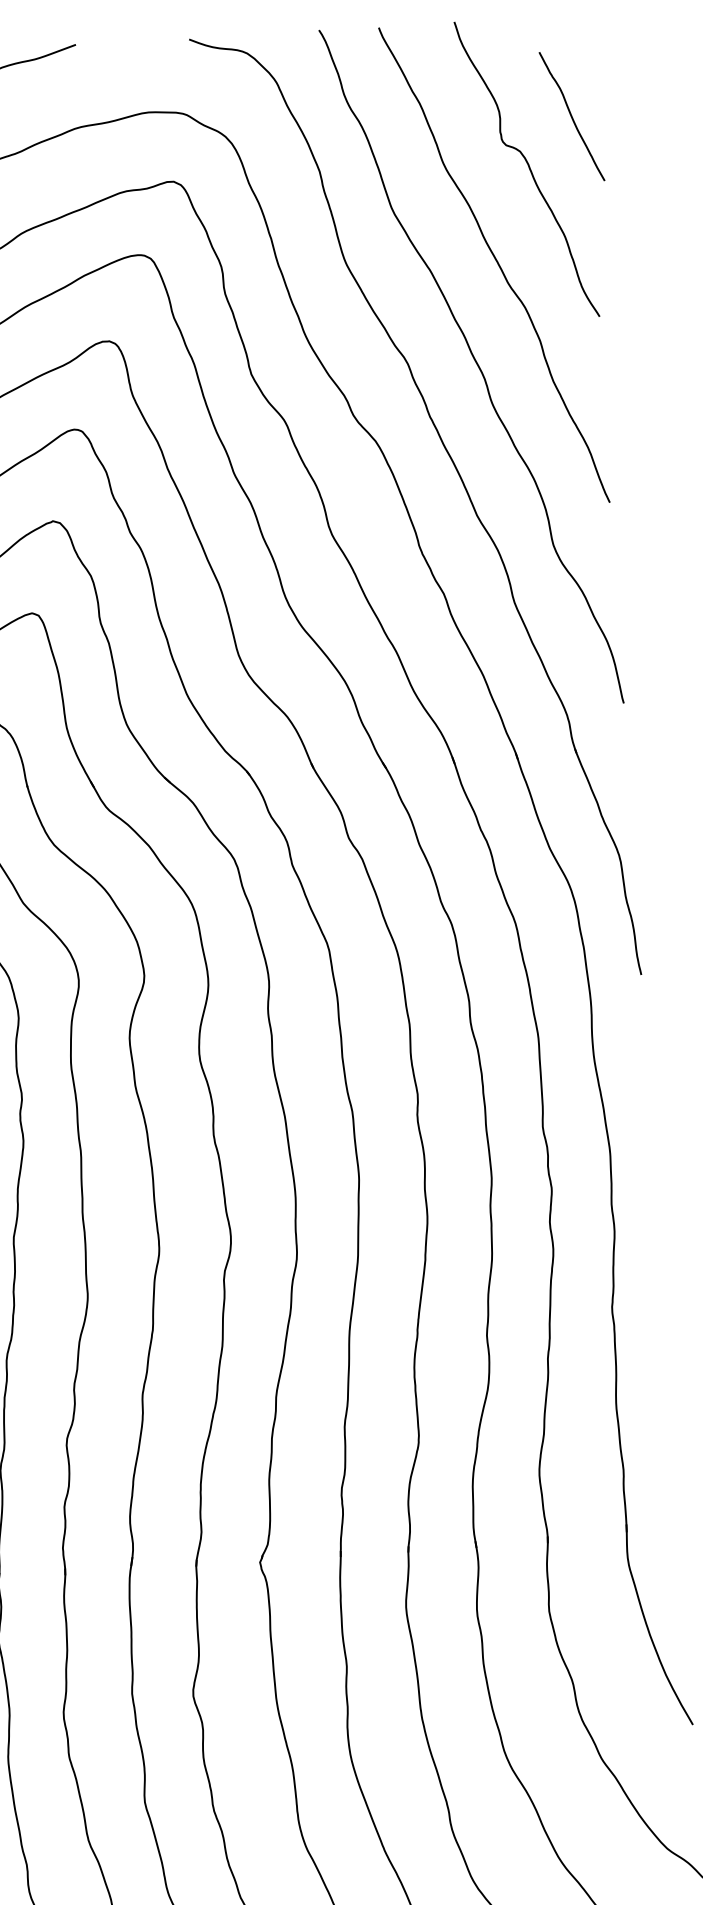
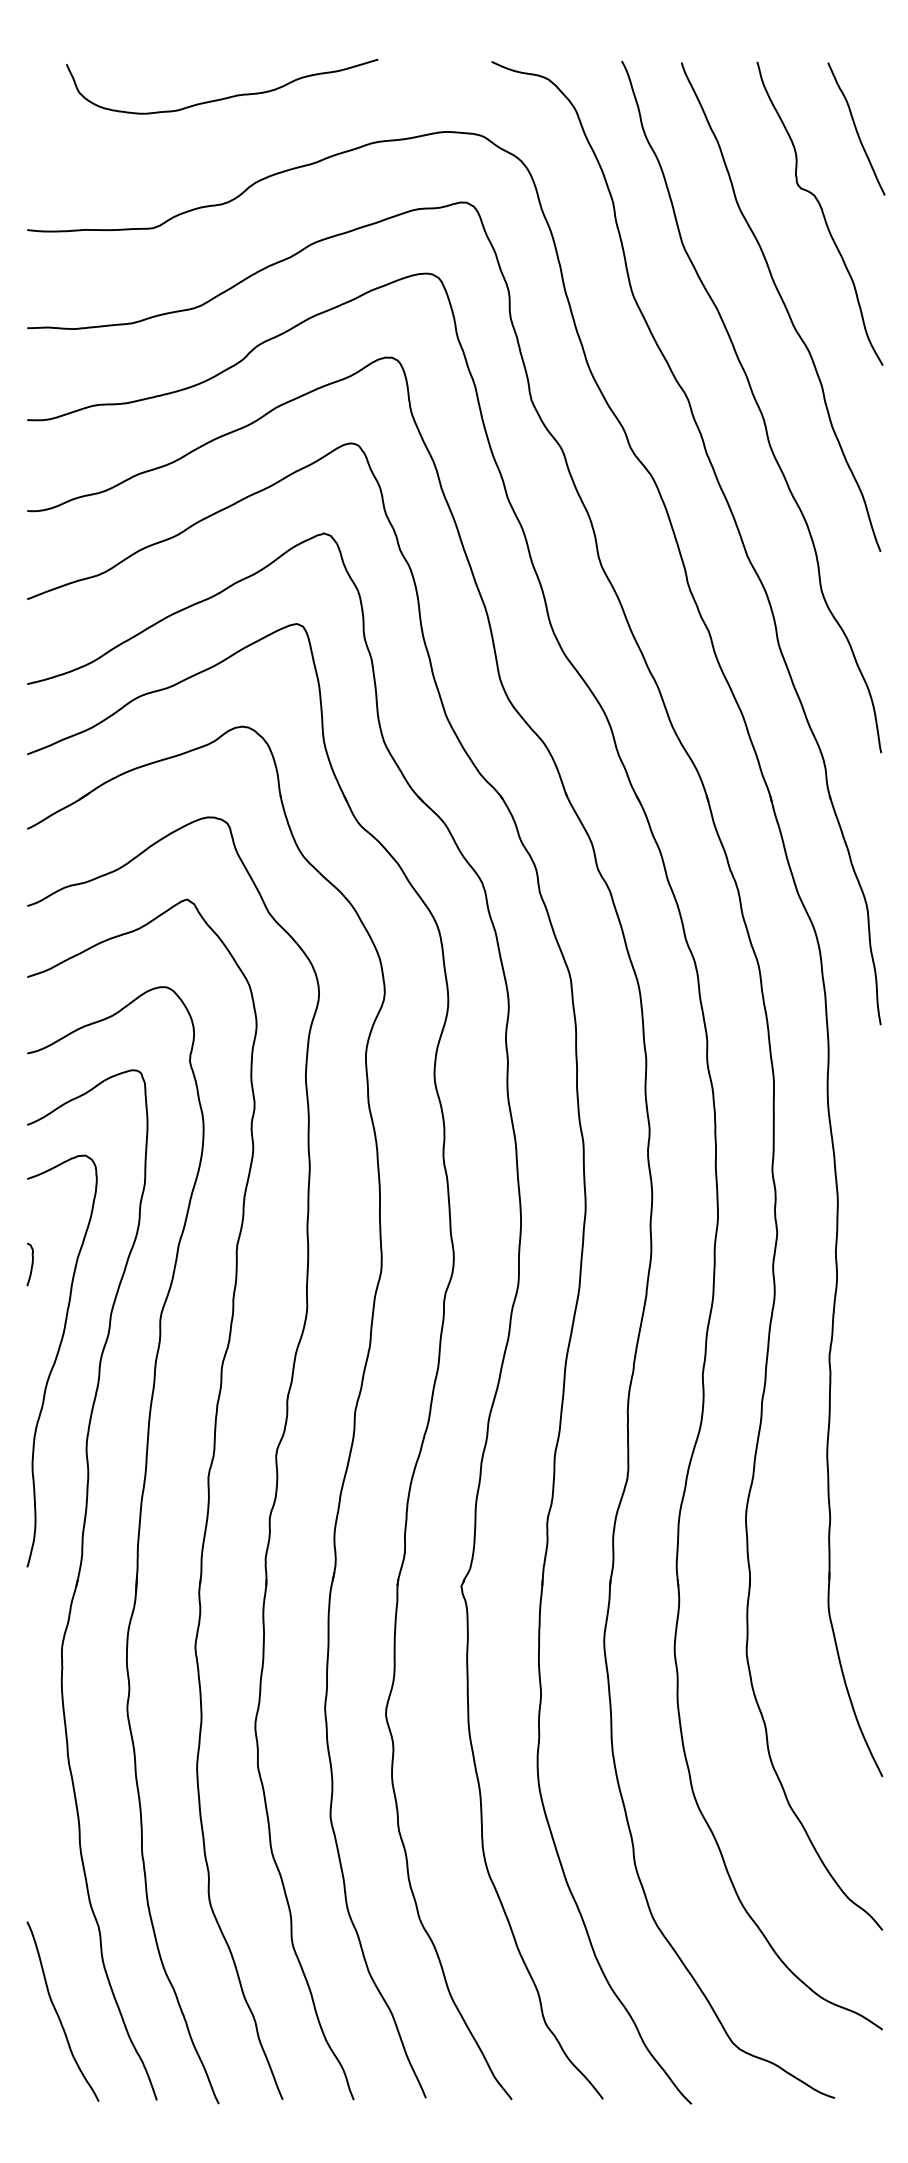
curve: (571, 115) -> (856, 128), moved

